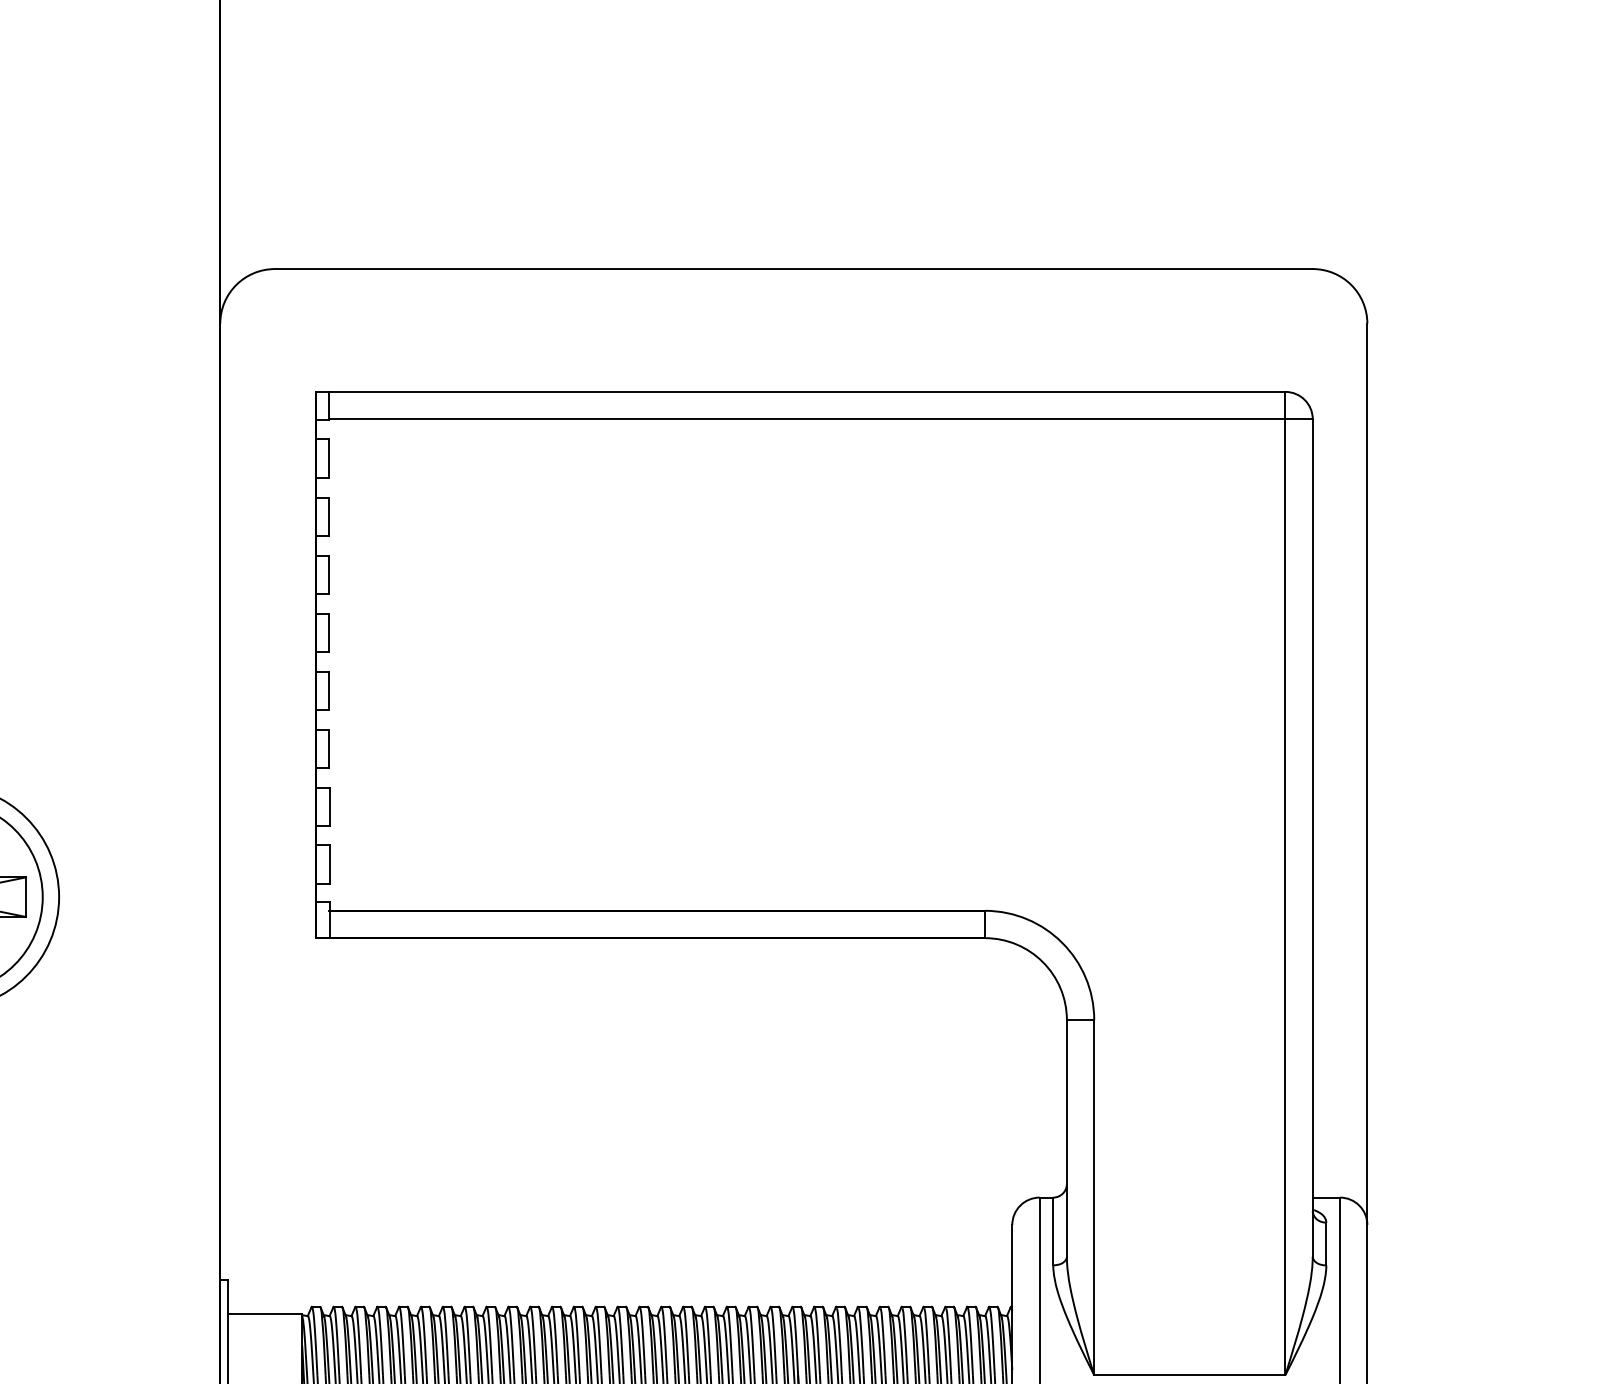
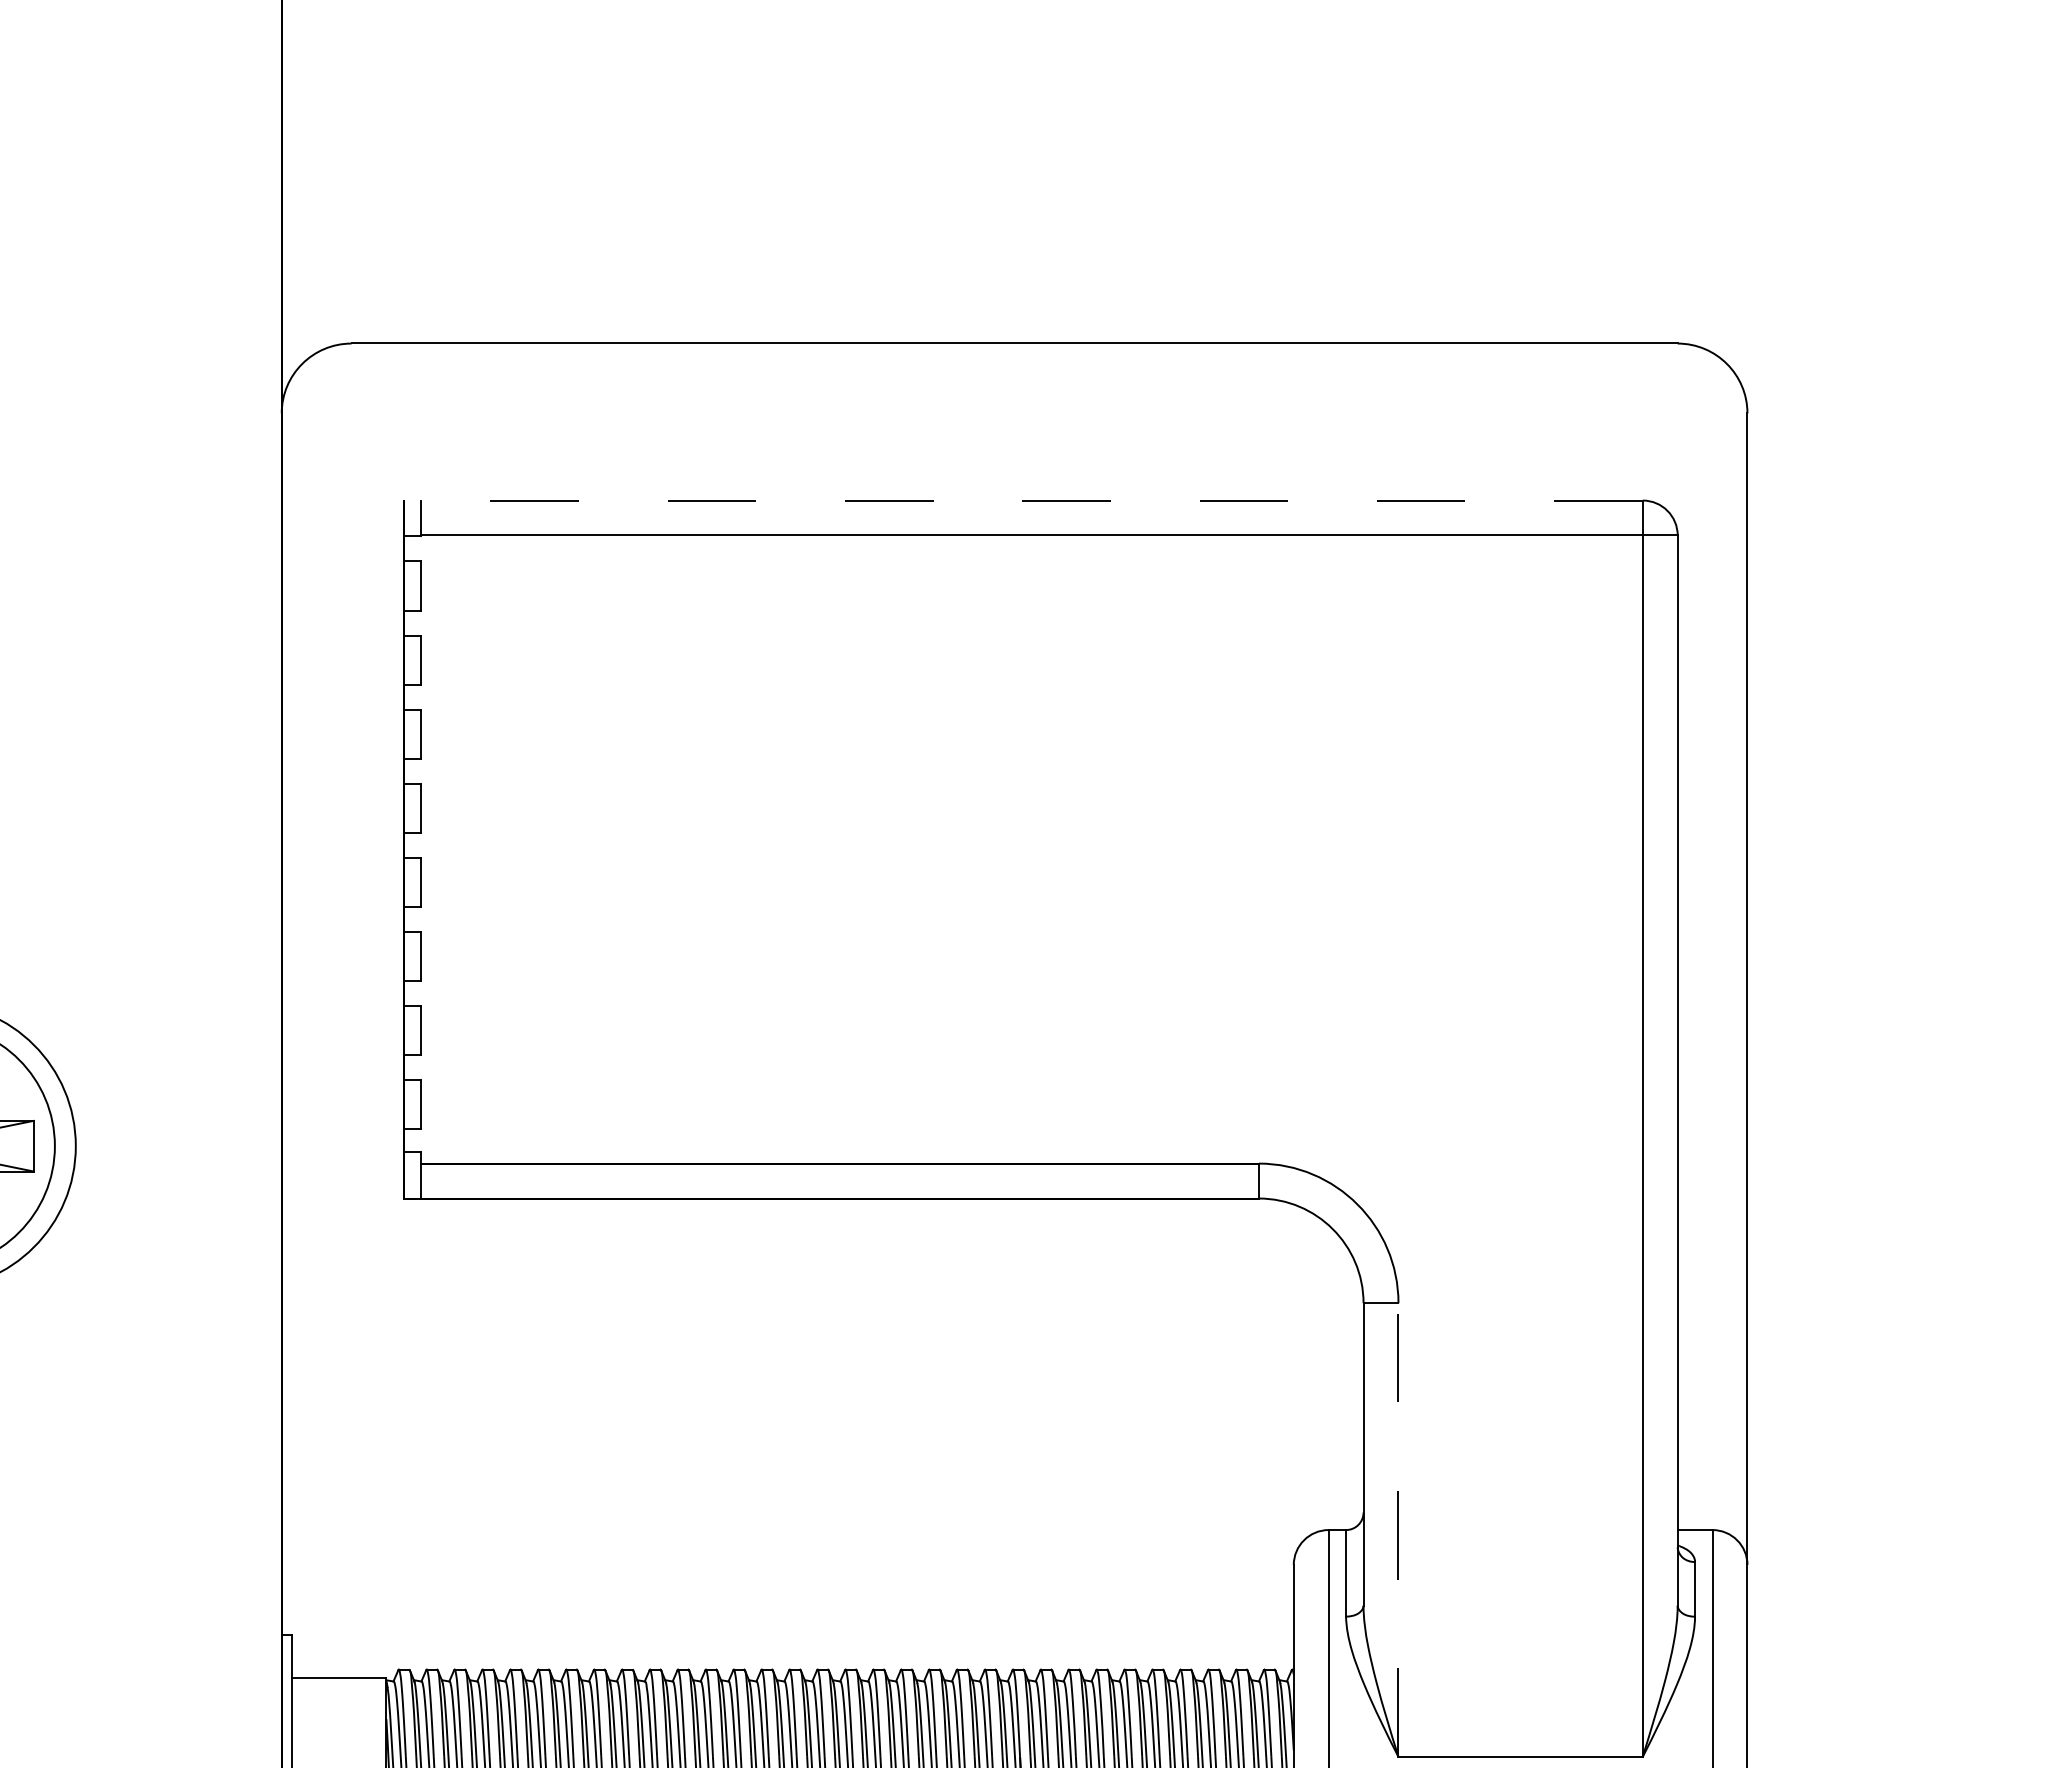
line: (800, 391) -> (1022, 500), solid -> dashed
line: (1094, 1197) -> (1398, 1530), solid -> dashed

